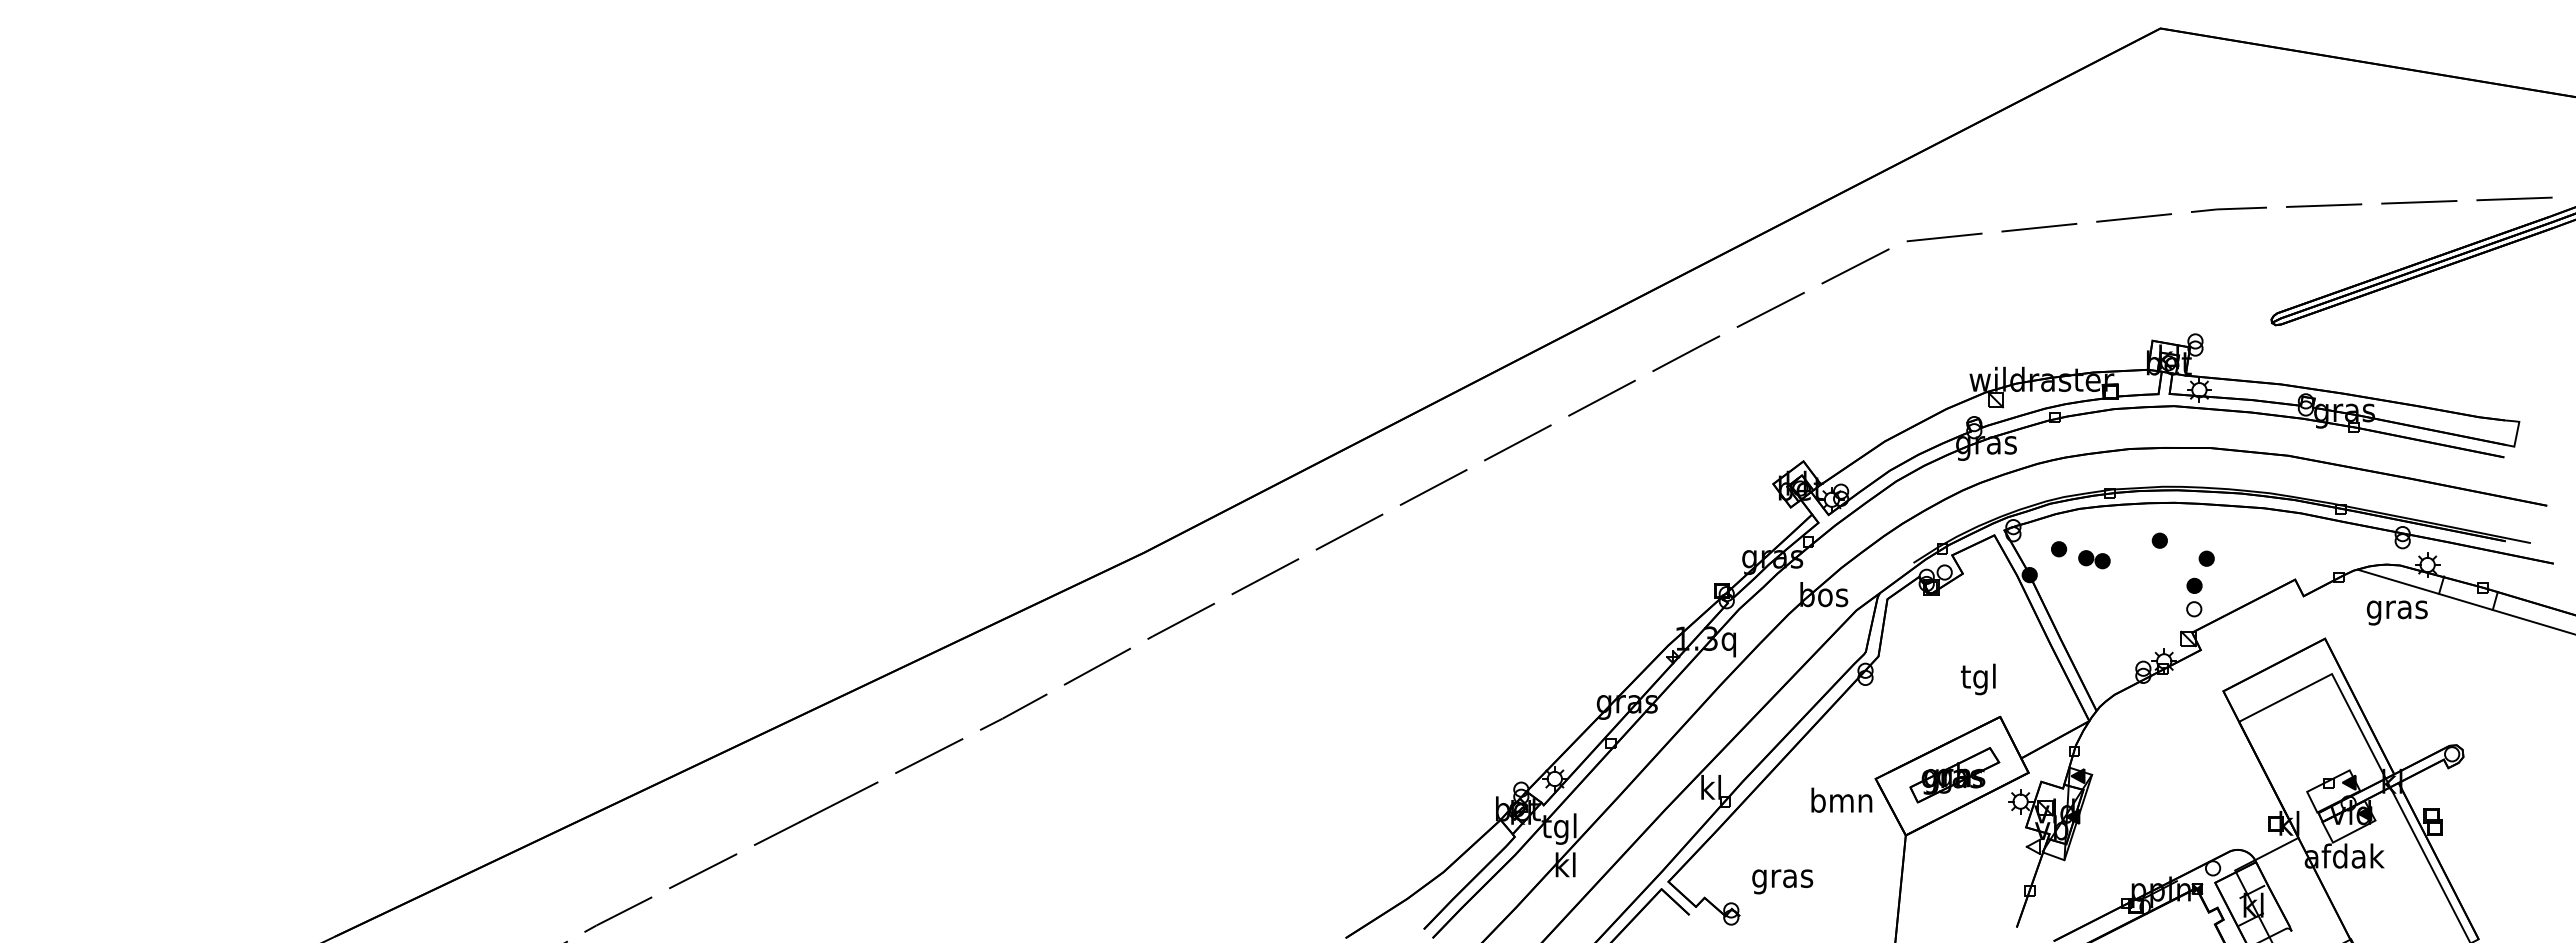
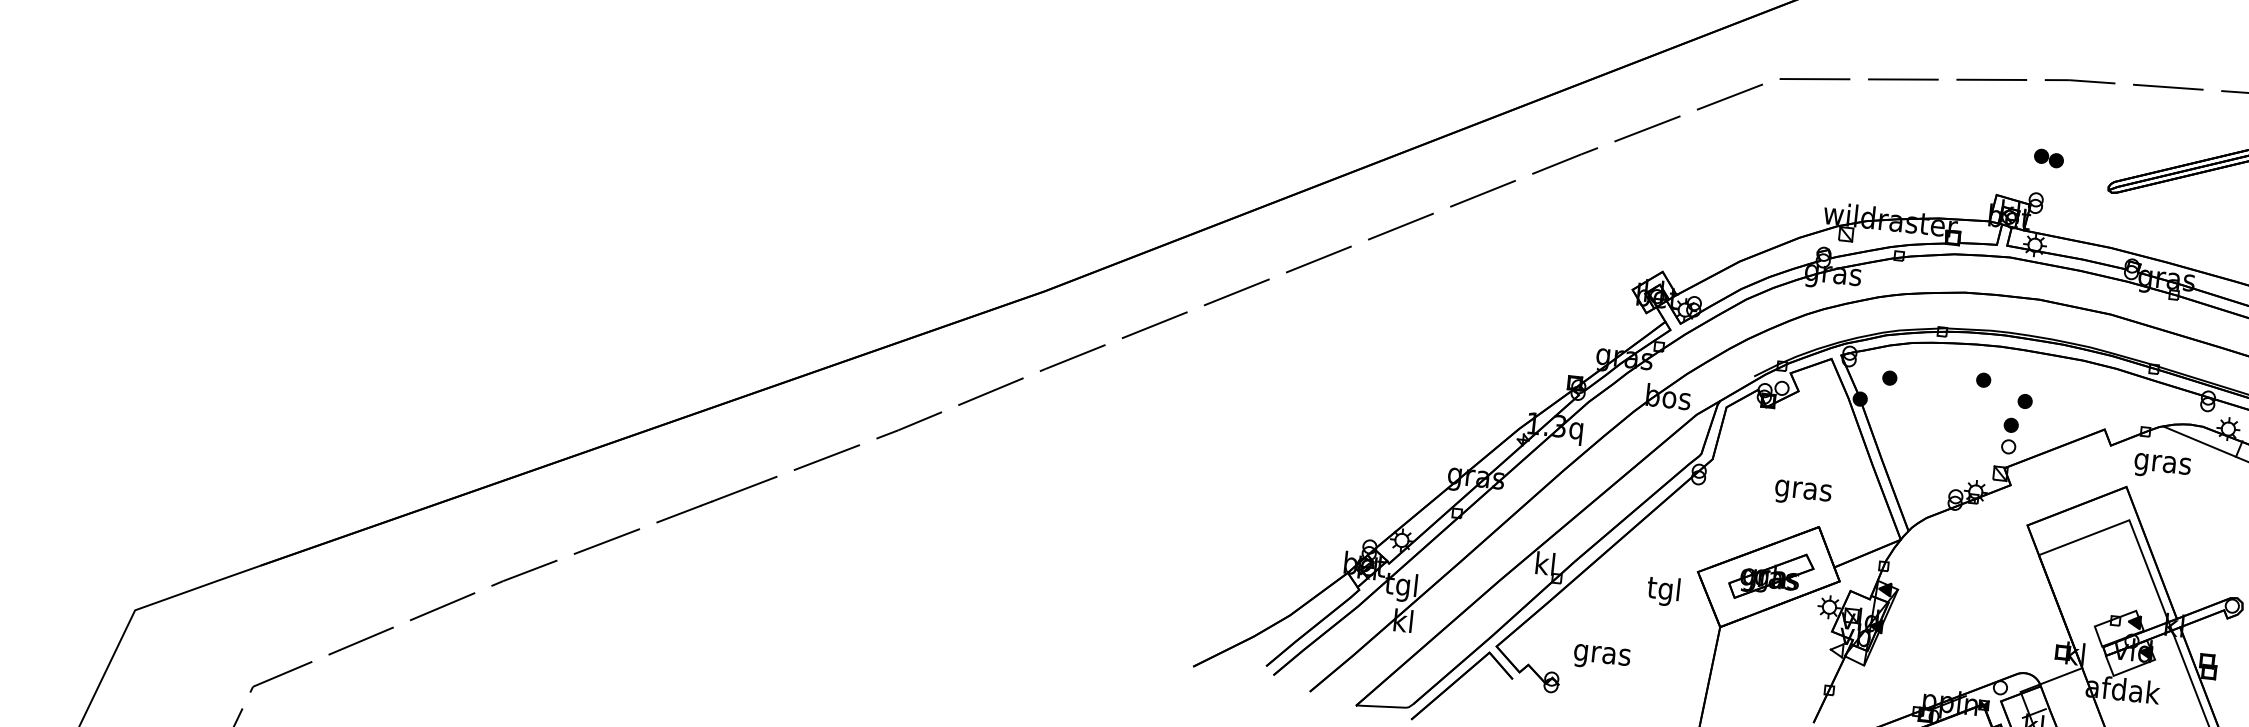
part: (2094, 559) -> (2049, 158), moved
text: (2396, 612) -> (2161, 466), moved
text: (1978, 679) -> (1802, 490), tgl -> gras
text: (1841, 803) -> (1664, 591), bmn -> tgl

